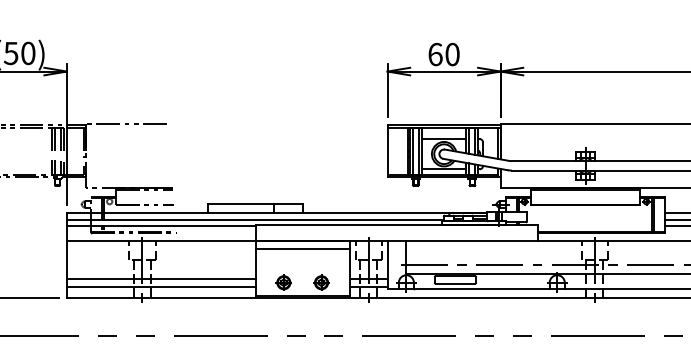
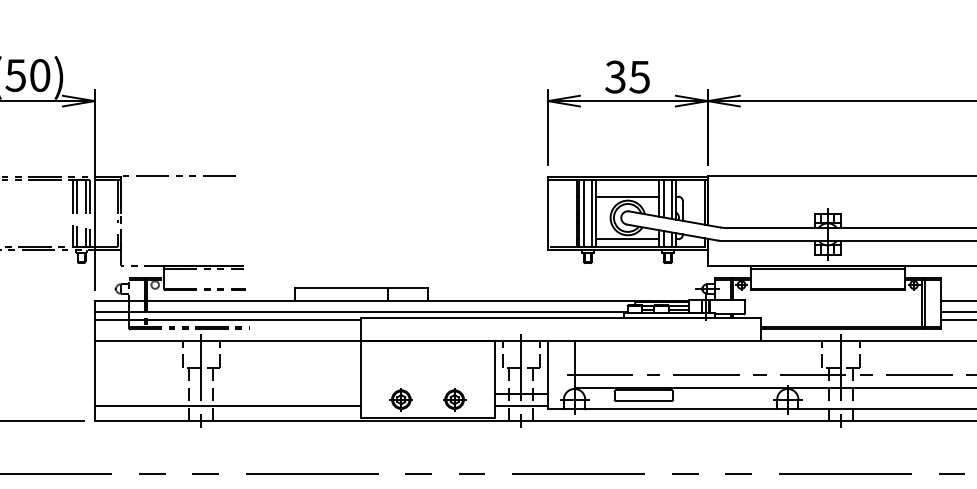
text: (443, 54) -> (627, 76), 60 -> 35
line: (302, 248) -> (427, 351), removed
line: (161, 278) -> (228, 393), removed

